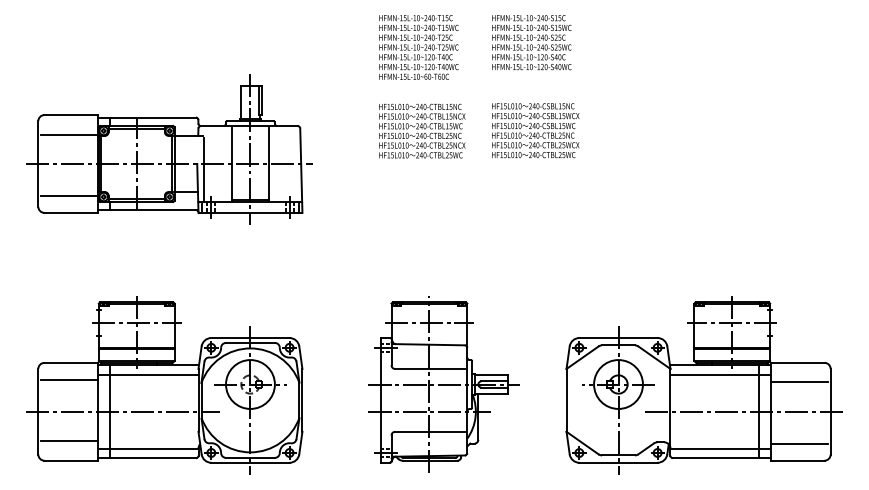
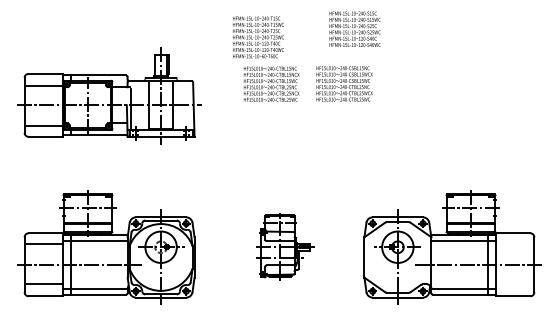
text: (530, 41) -> (354, 28), moved
text: (418, 47) -> (258, 37), moved
line: (798, 381) -> (513, 245), removed
part: (443, 383) -> (285, 246), size x0.6
line: (798, 443) -> (513, 285), removed

